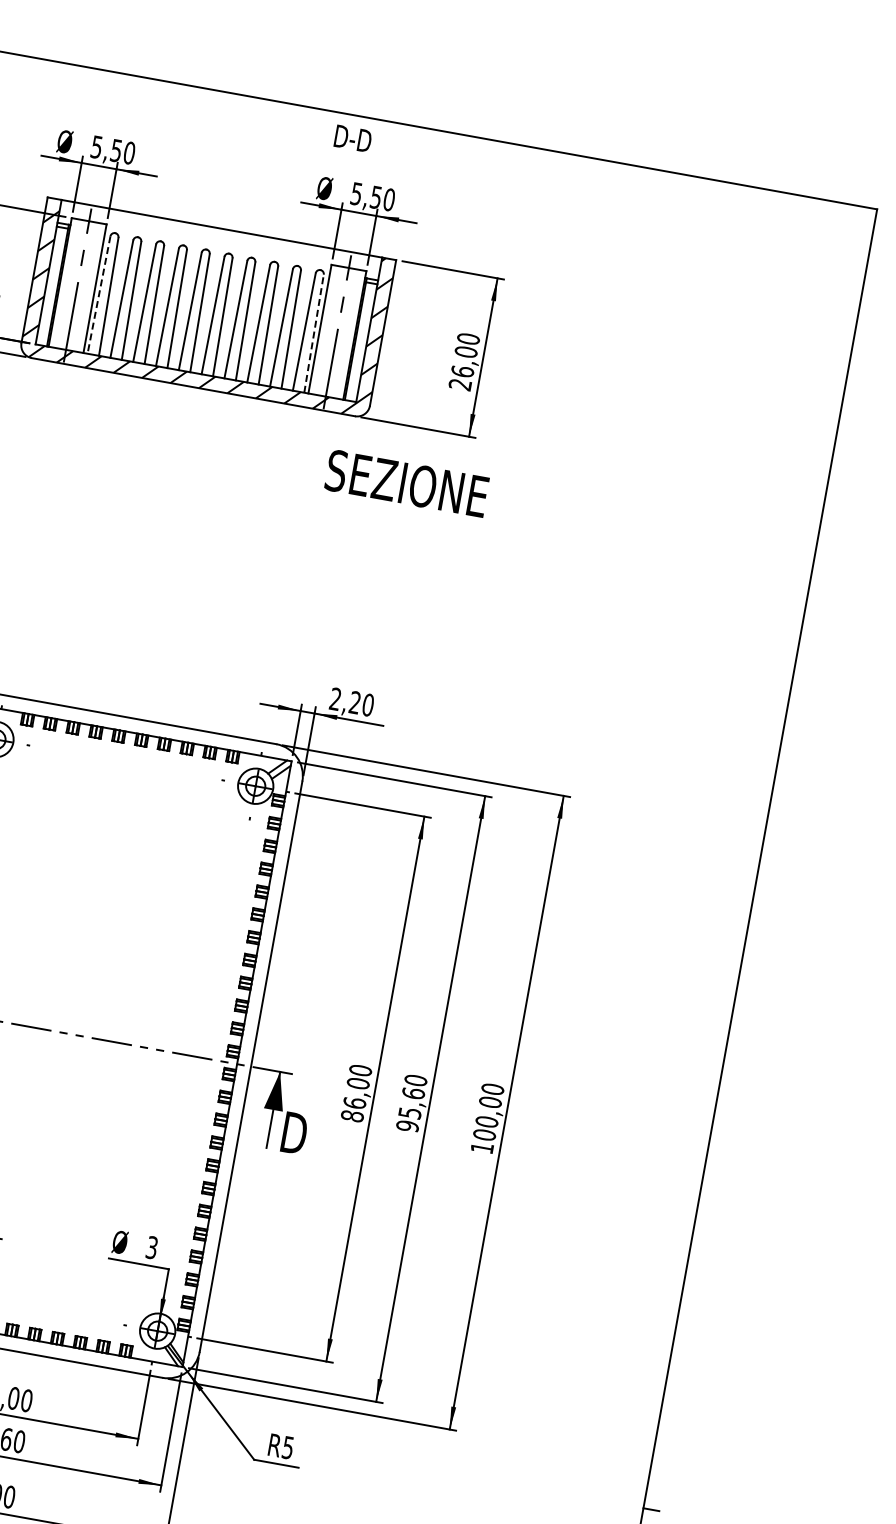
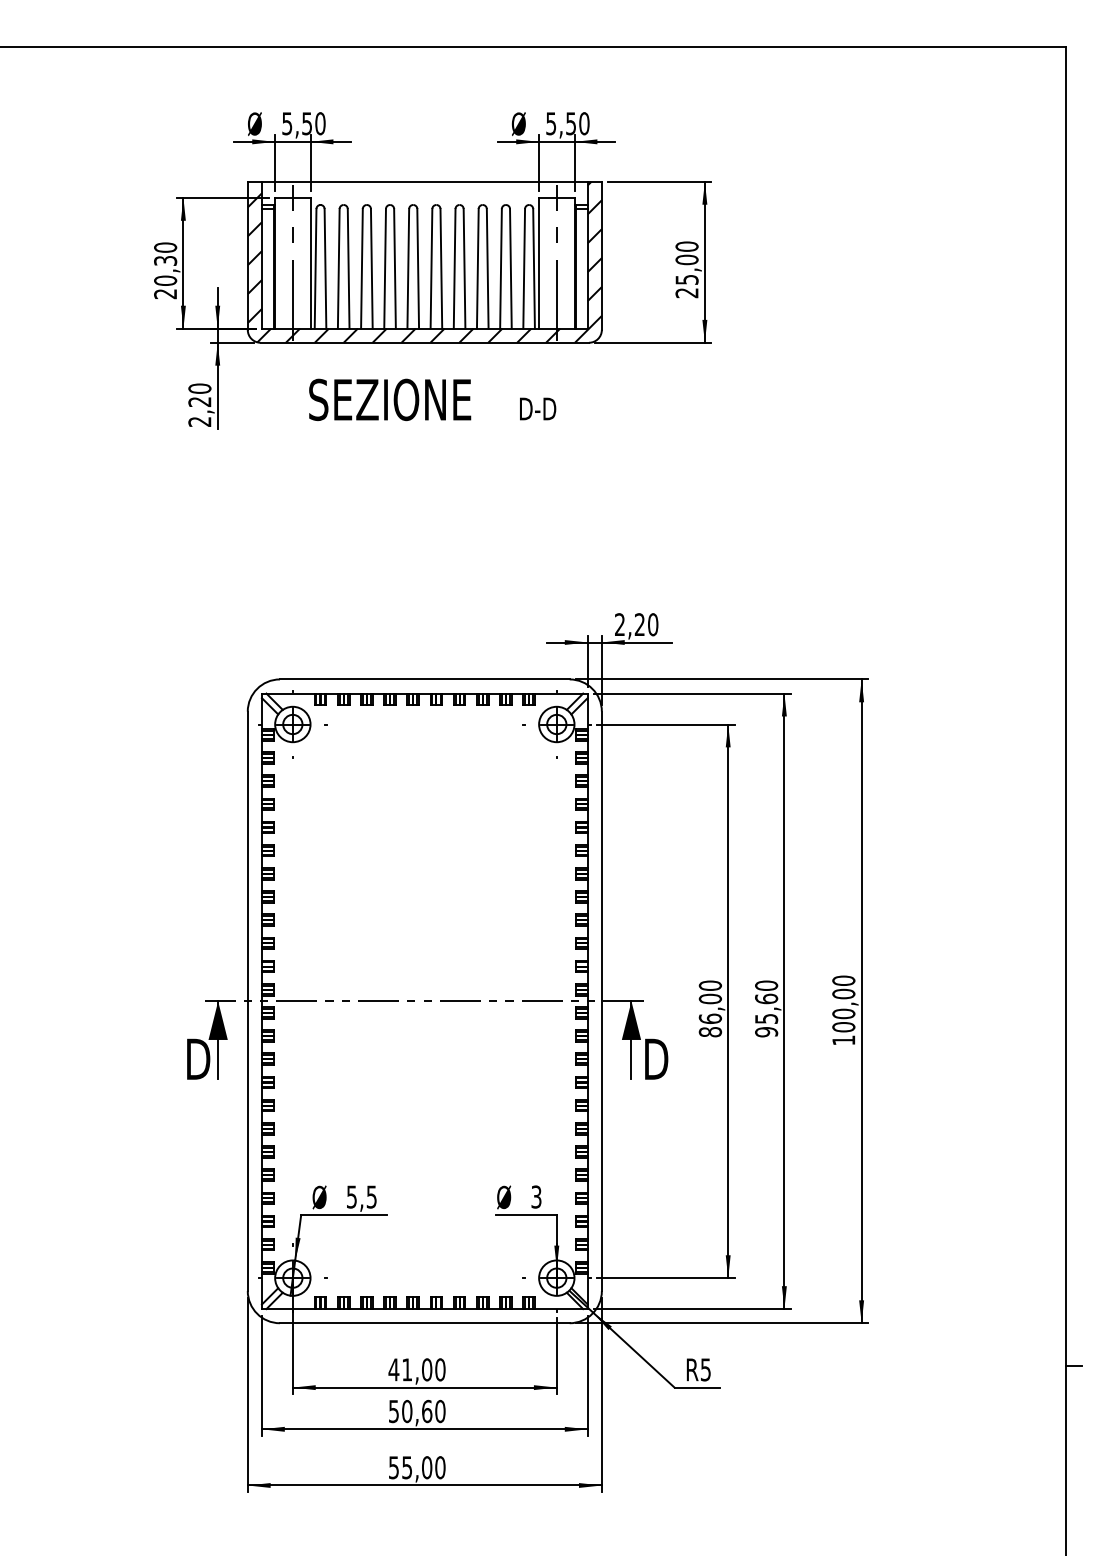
text: (353, 138) -> (538, 408), moved
line: (98, 294) -> (315, 268), dashed -> solid
line: (314, 333) -> (534, 268), dashed -> solid
text: (462, 371) -> (686, 279), 26,00 -> 25,00
text: (407, 483) -> (390, 399), moved

